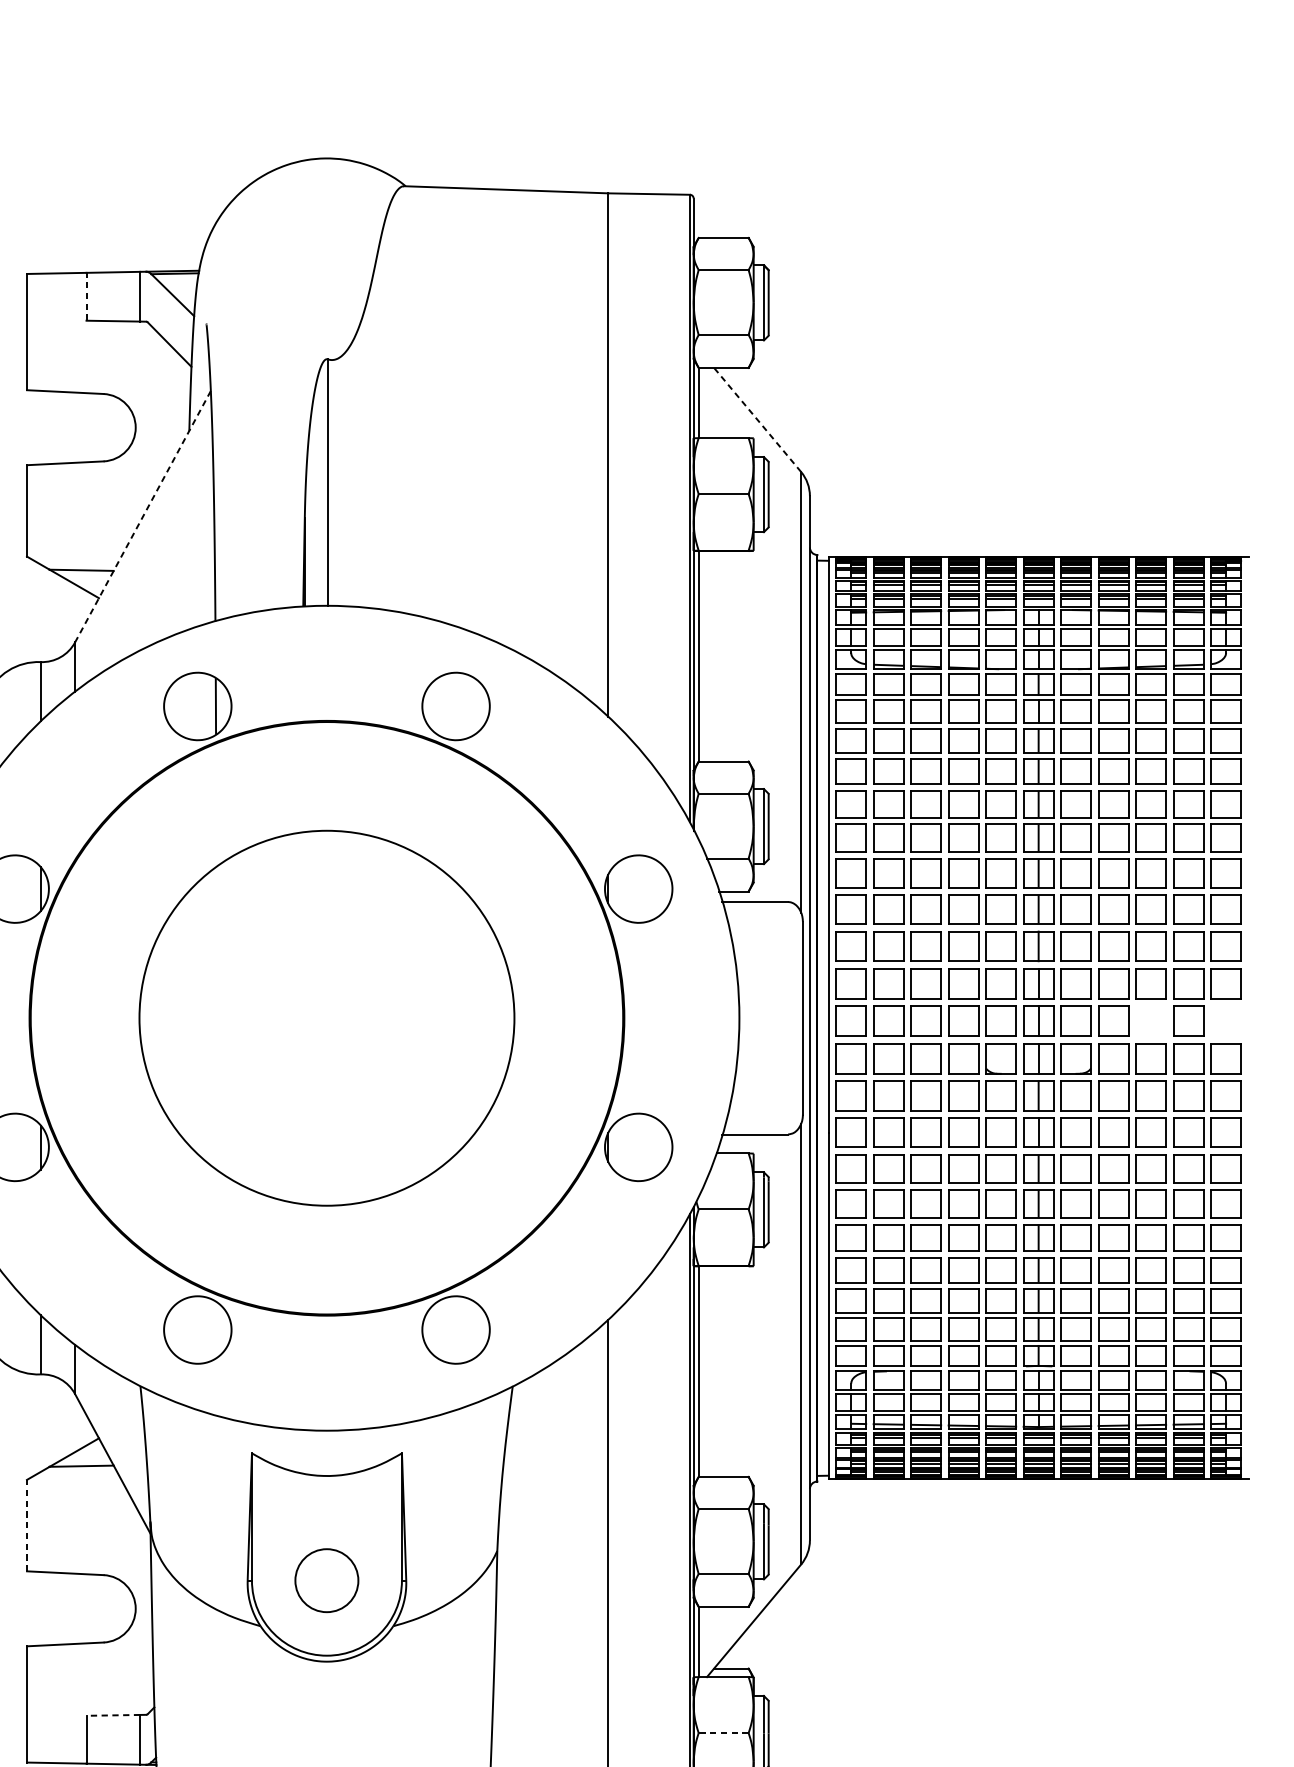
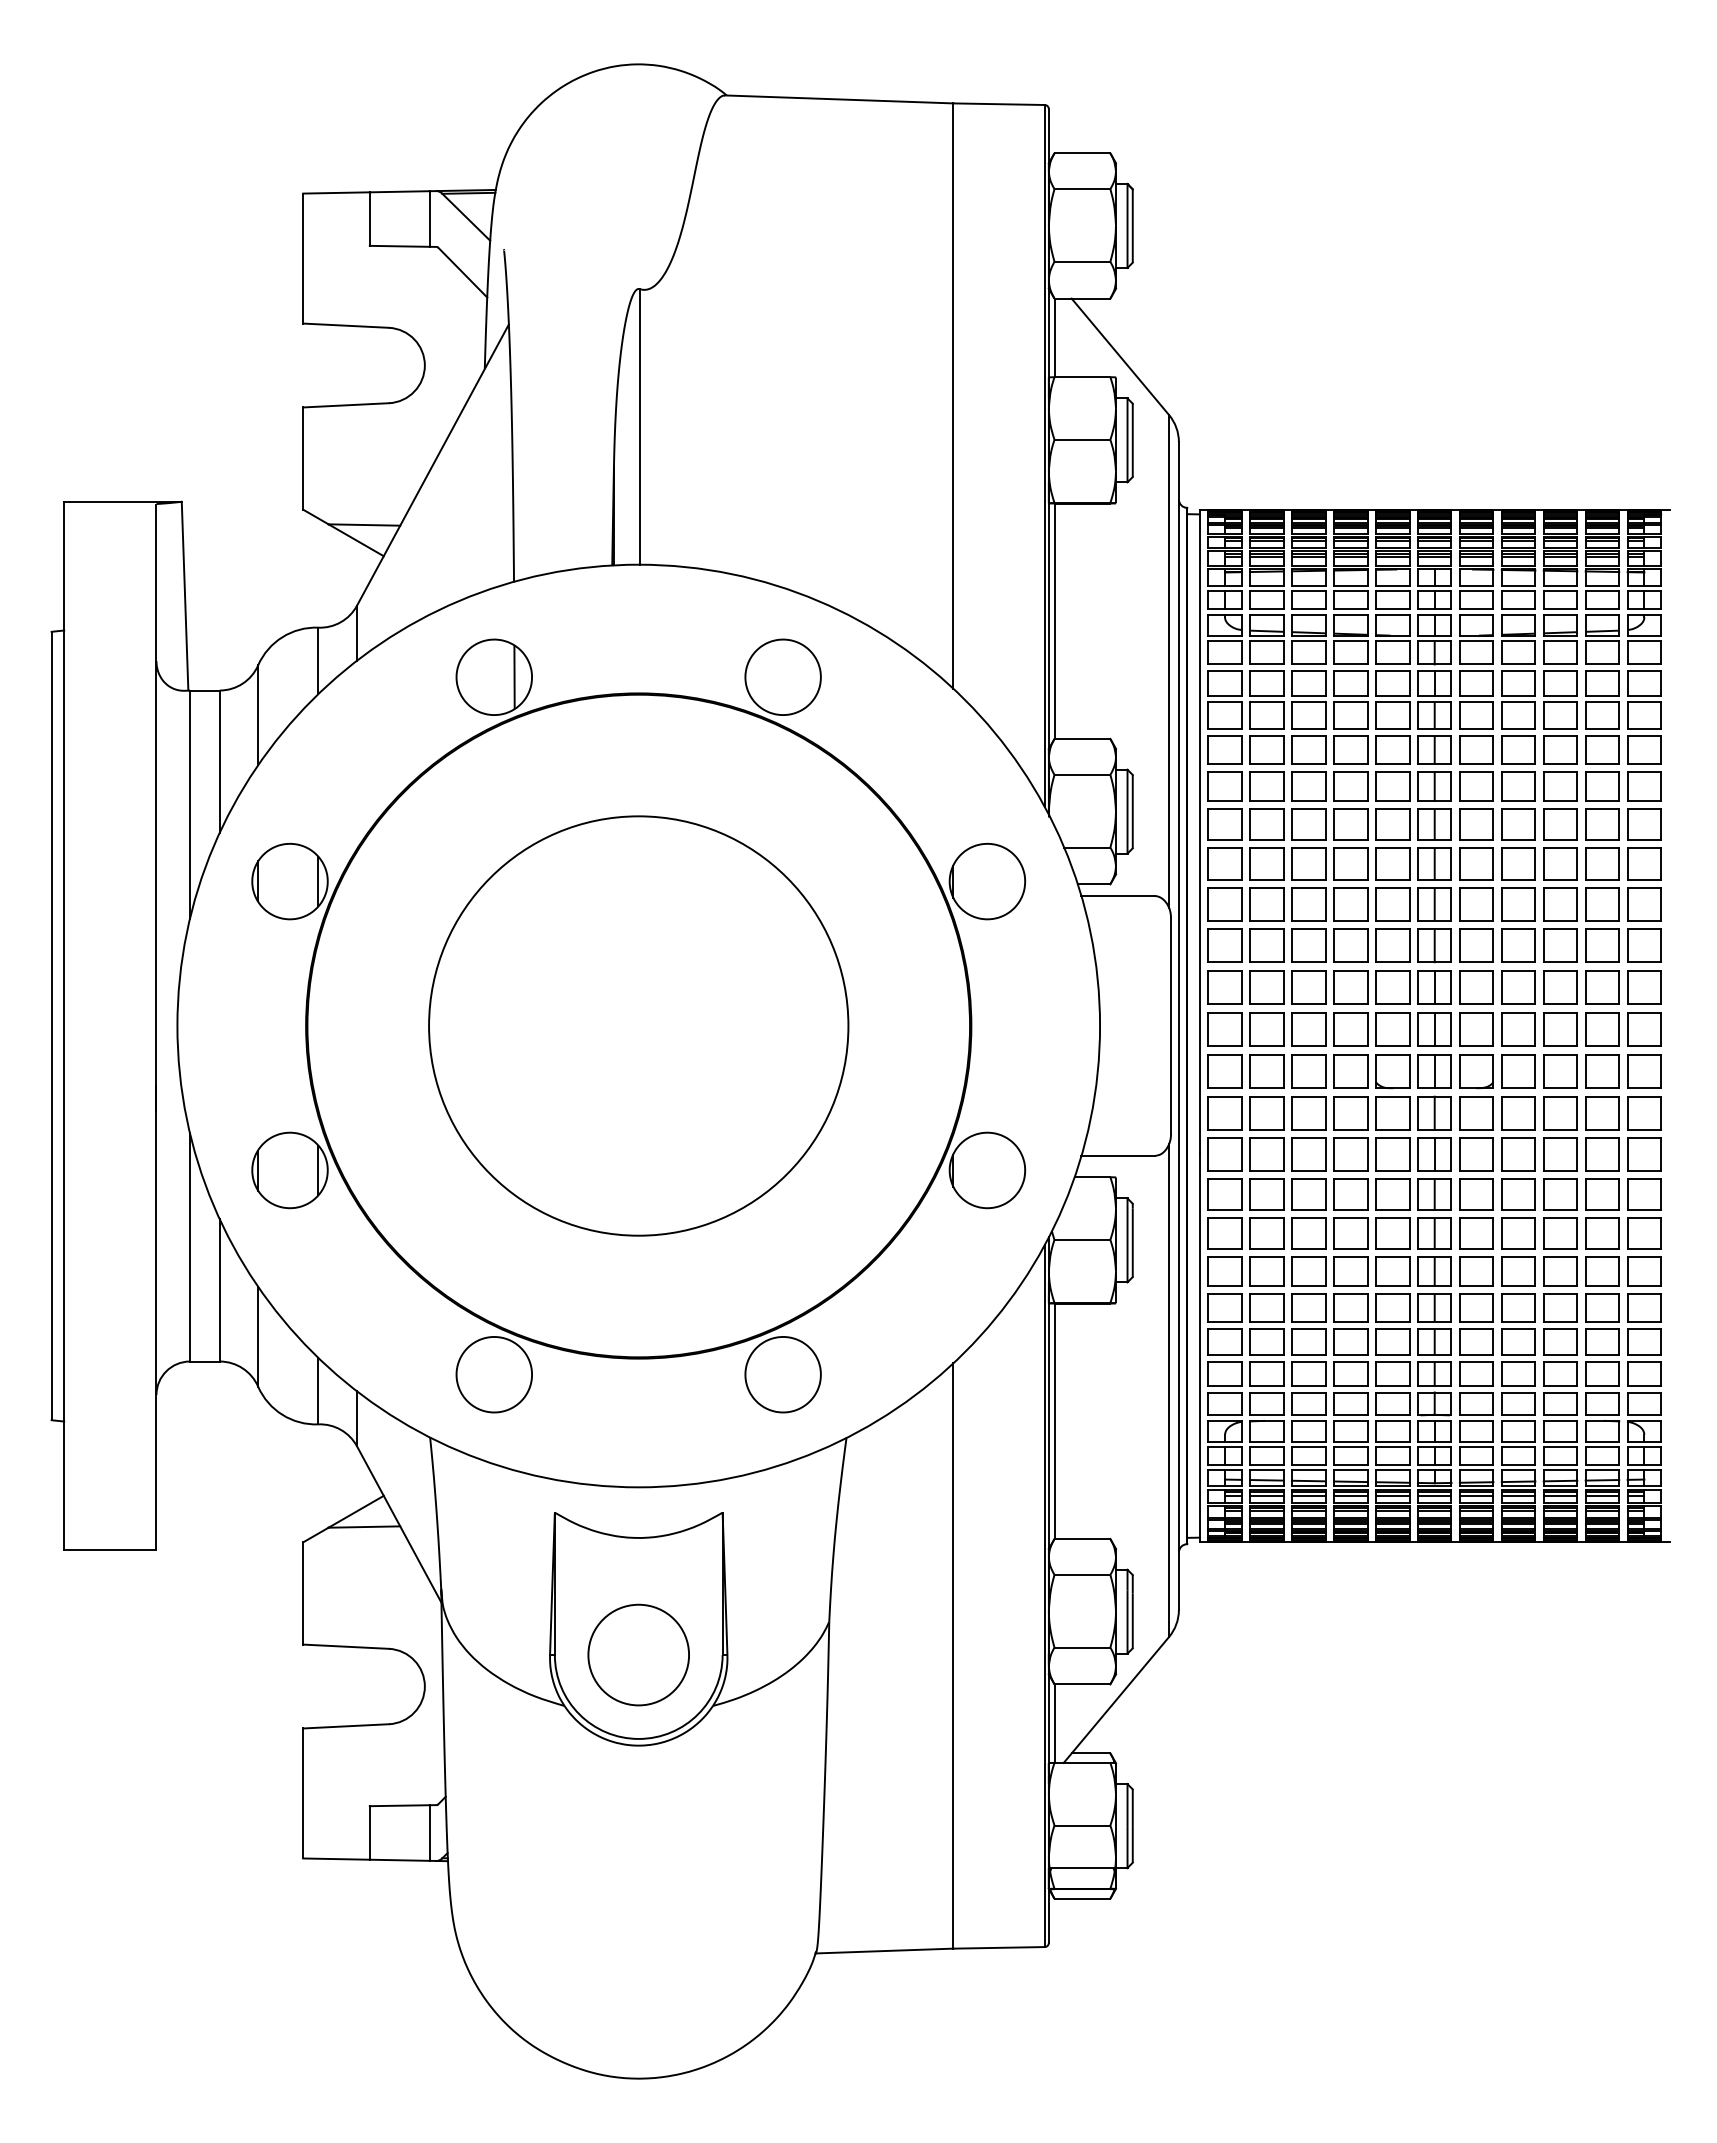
line: (86, 297) -> (369, 219), dashed -> solid
line: (757, 419) -> (1120, 356), dashed -> solid
line: (142, 517) -> (432, 465), dashed -> solid
part: (1151, 1021) -> (1560, 1029), added
part: (1226, 1021) -> (1644, 1029), added
line: (27, 1524) -> (303, 1592), dashed -> solid
circle: (326, 1580) -> (638, 1654), size x1.43
line: (113, 1715) -> (399, 1805), dashed -> solid
line: (723, 1733) -> (1082, 1825), dashed -> solid

